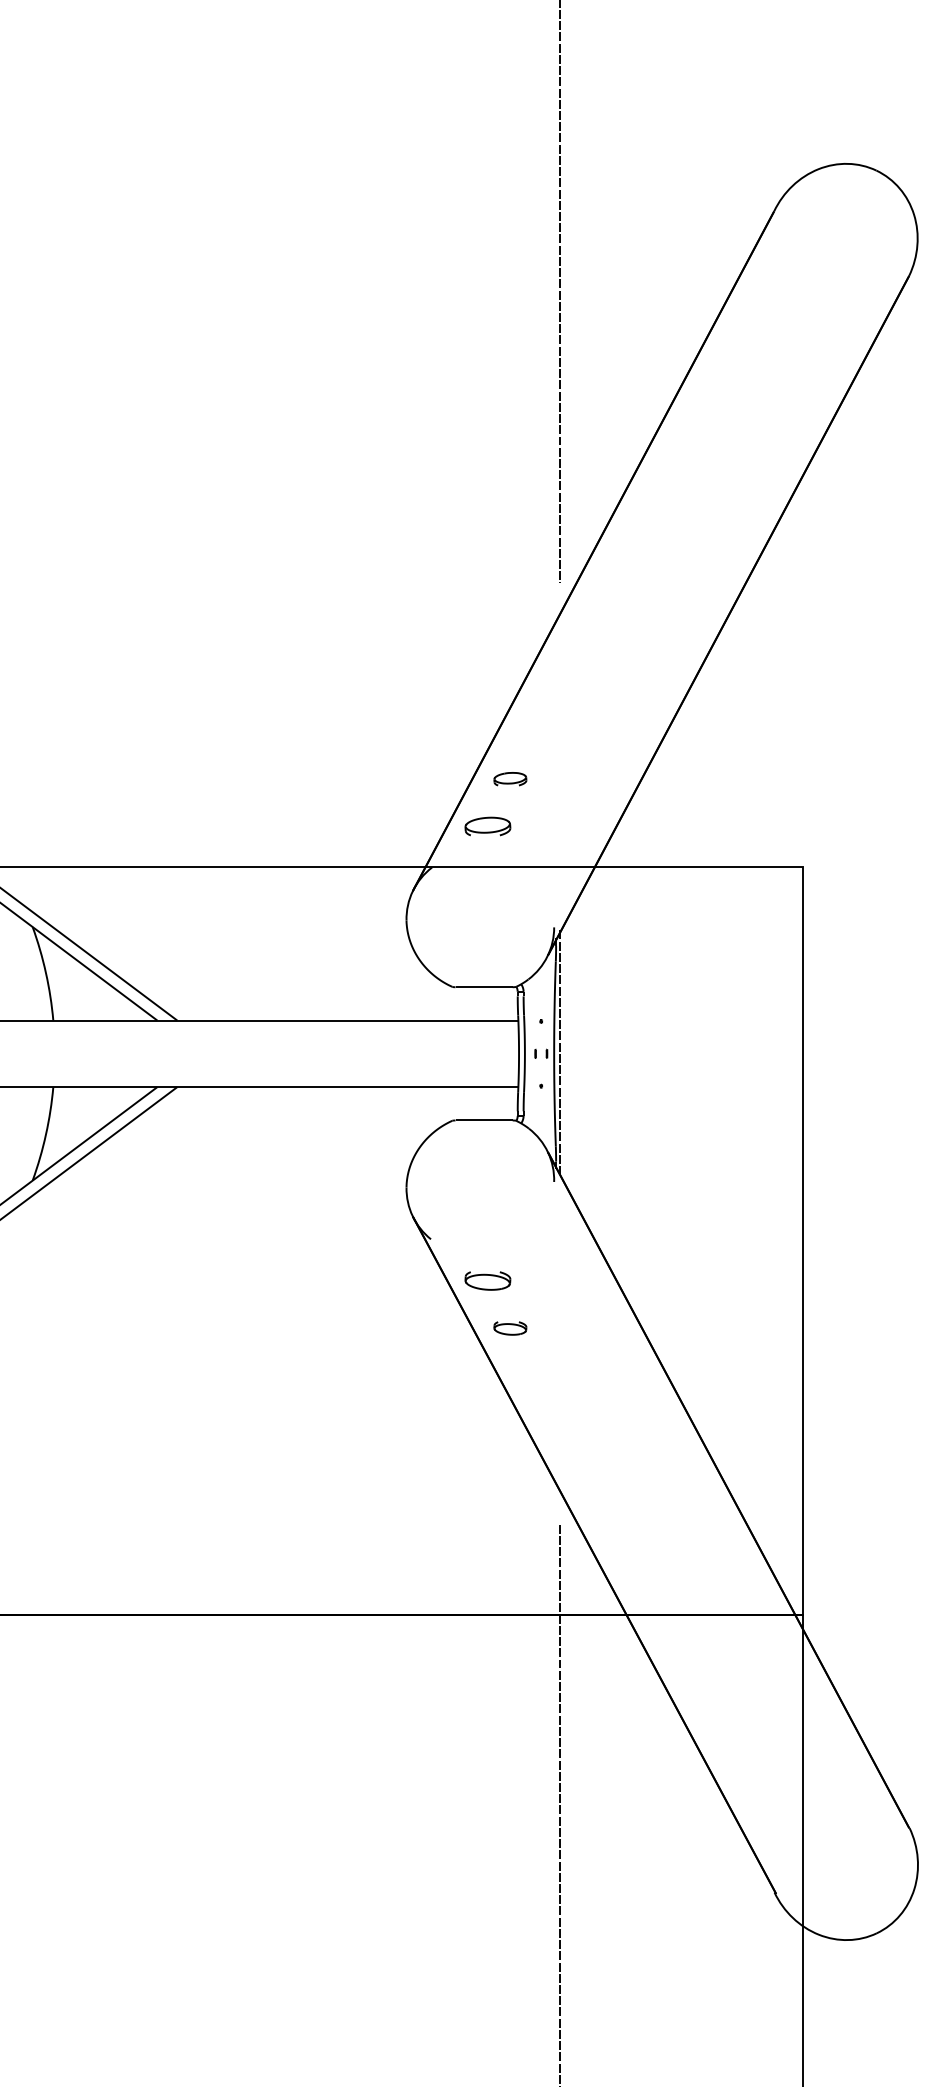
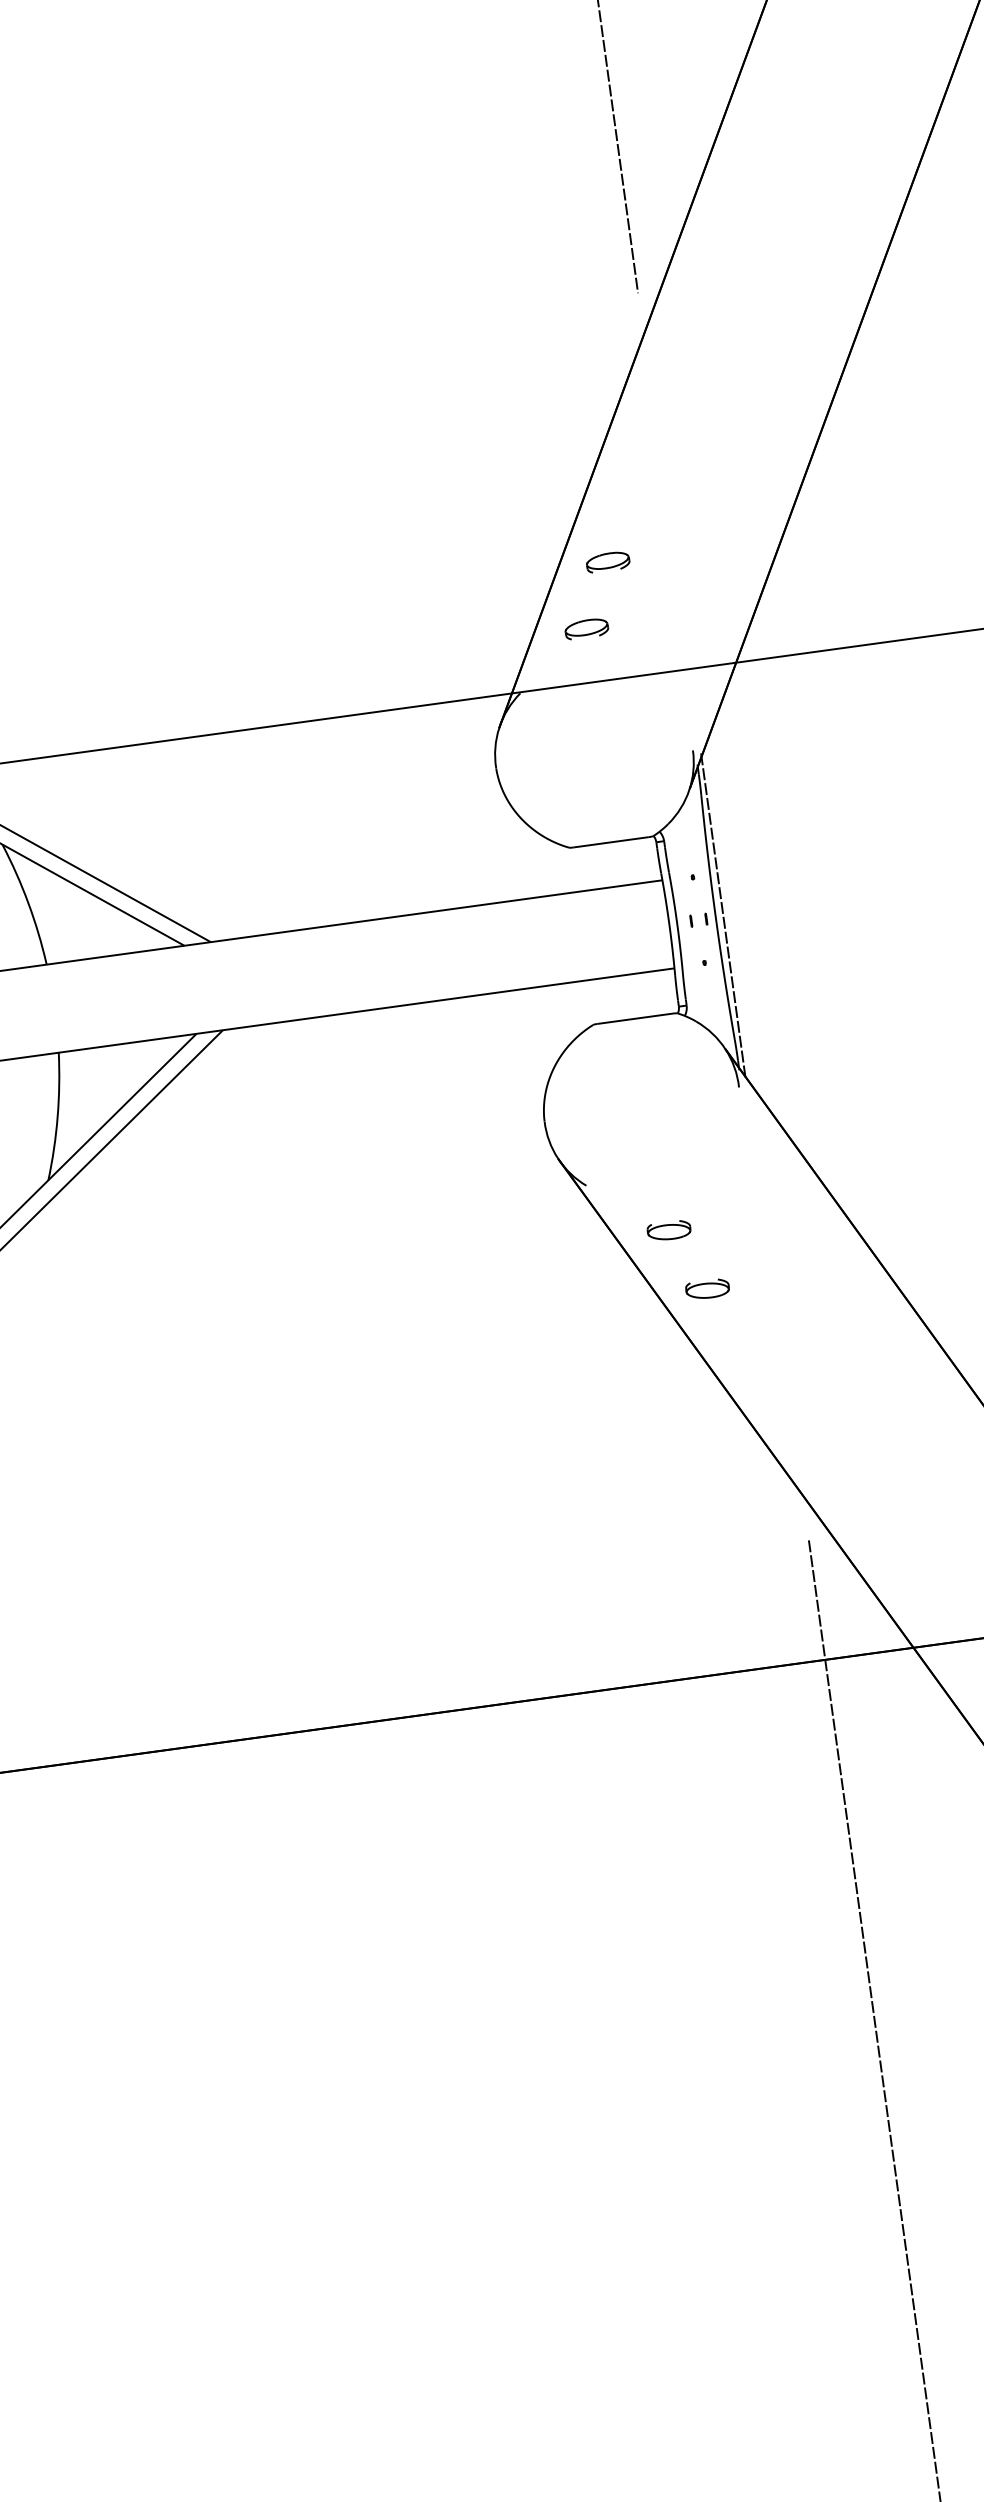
part: (487, 826) -> (586, 628), size x0.71
part: (487, 1281) -> (668, 1231), size x0.71

